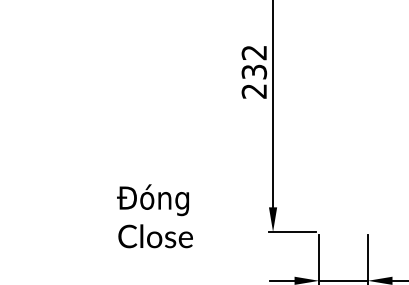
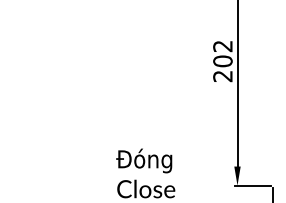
text: (254, 71) -> (223, 60), 232 -> 202

